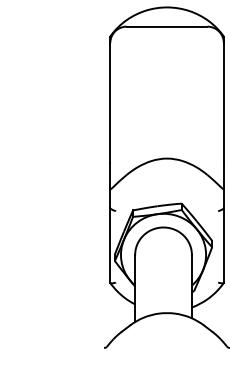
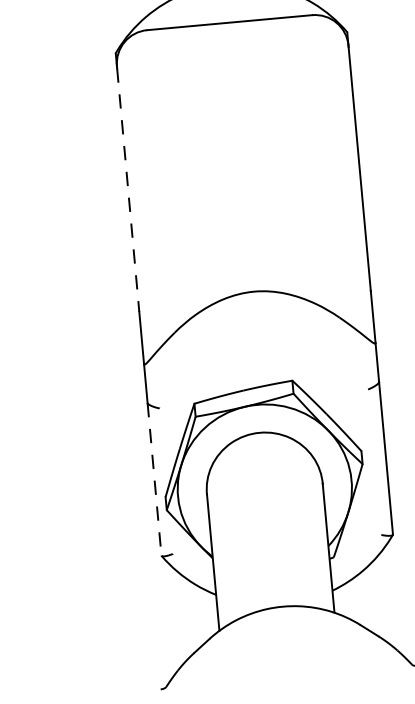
line: (110, 103) -> (128, 189), solid -> dashed
line: (110, 245) -> (154, 479), solid -> dashed

